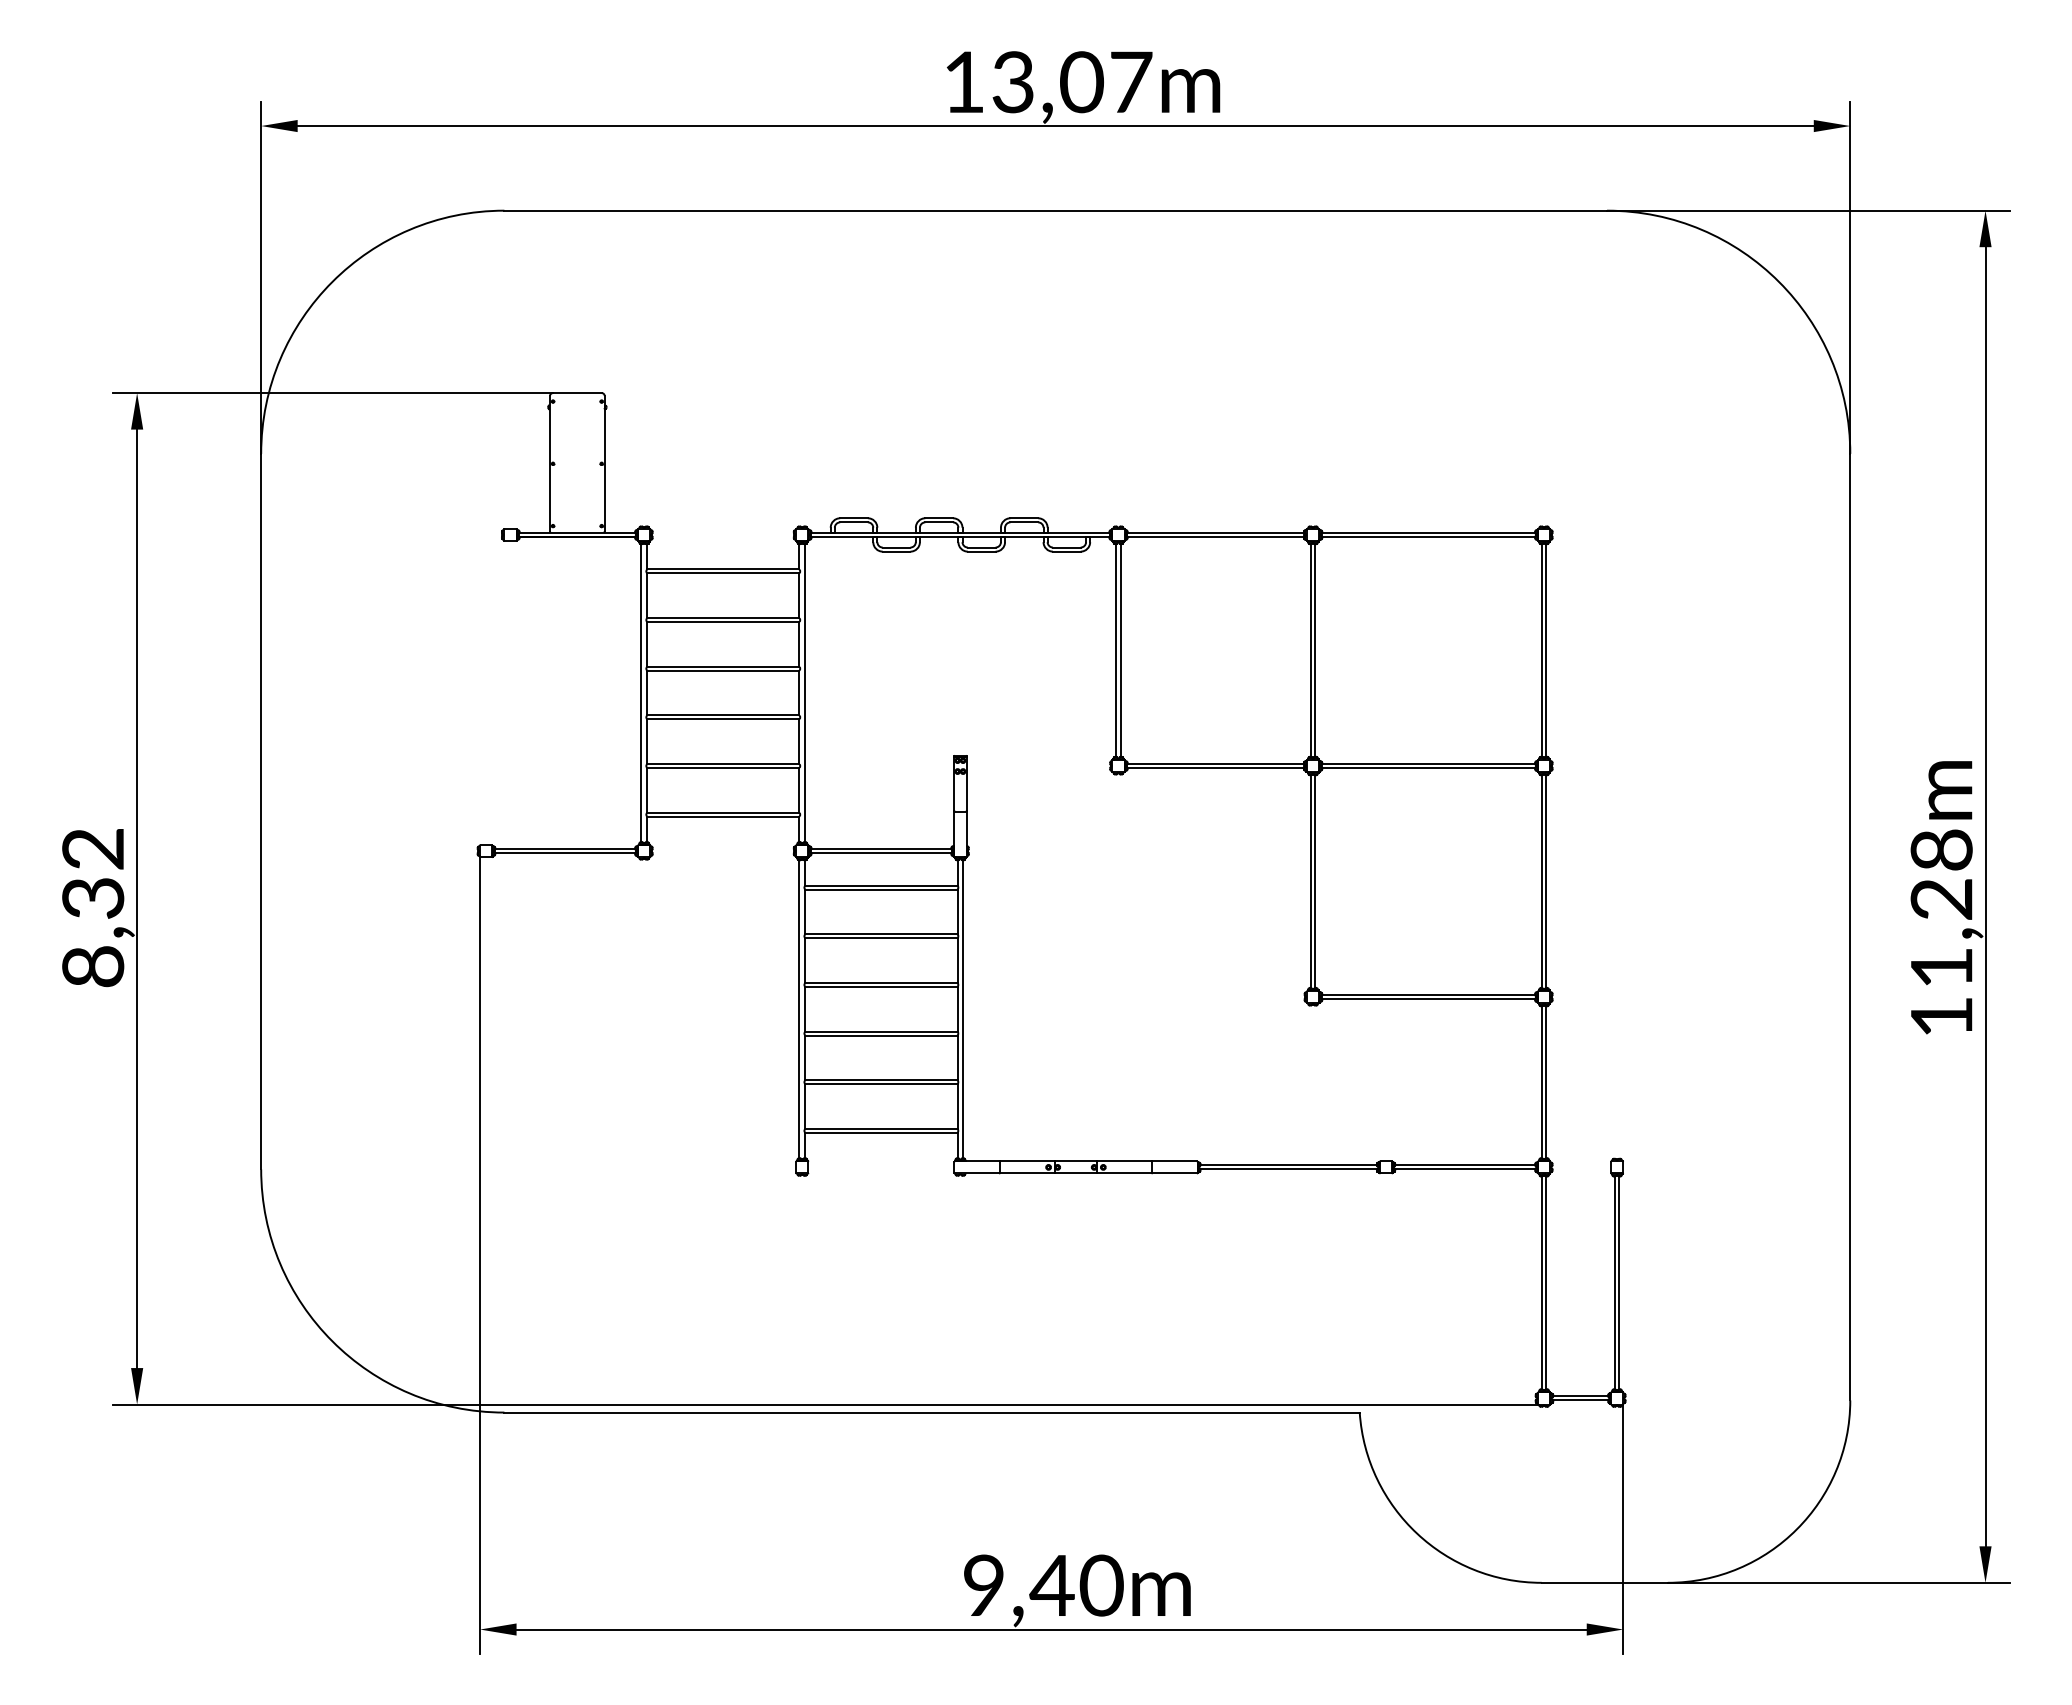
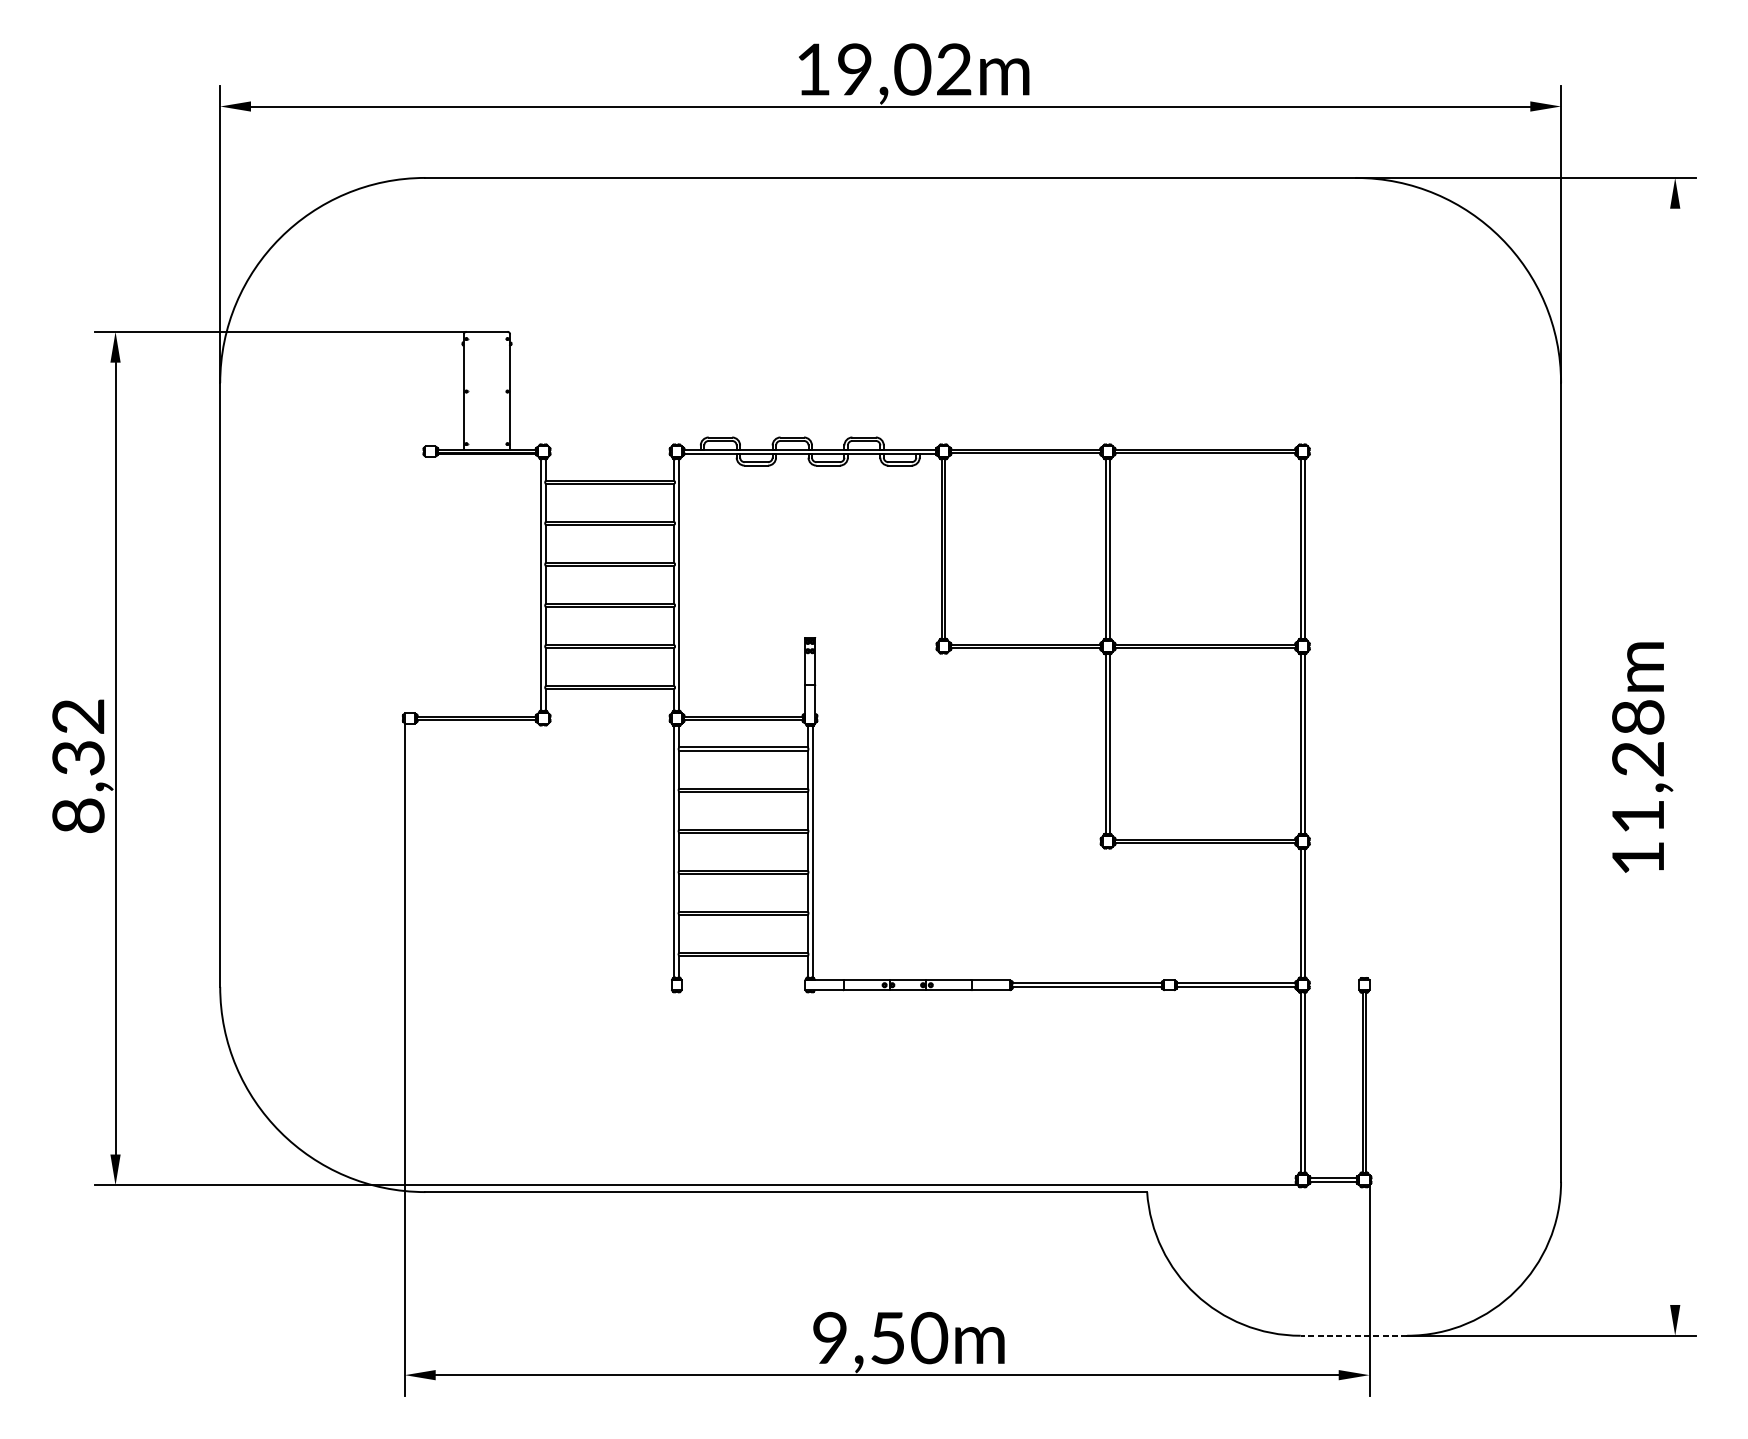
text: (1072, 82) -> (904, 69), 13,07m -> 19,02m
line: (1985, 896) -> (1675, 756), removed
line: (1604, 1582) -> (1353, 1335), solid -> dashed
text: (1051, 1585) -> (887, 1338), 9,40m -> 9,50m

